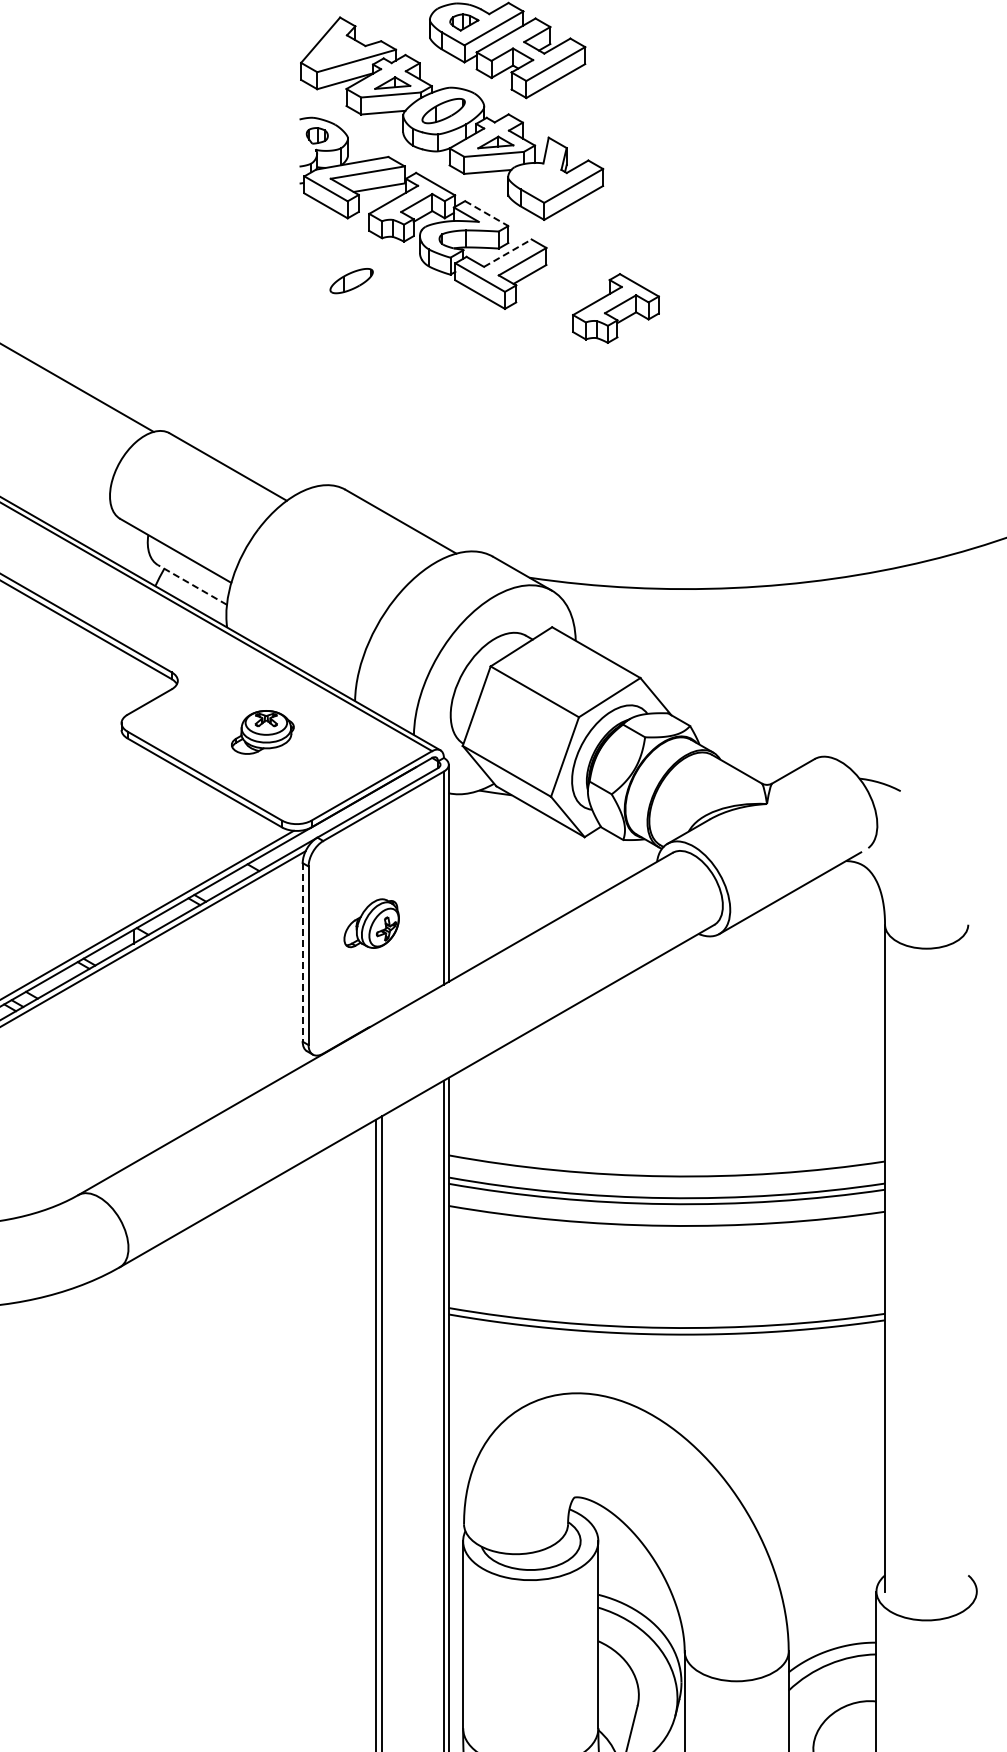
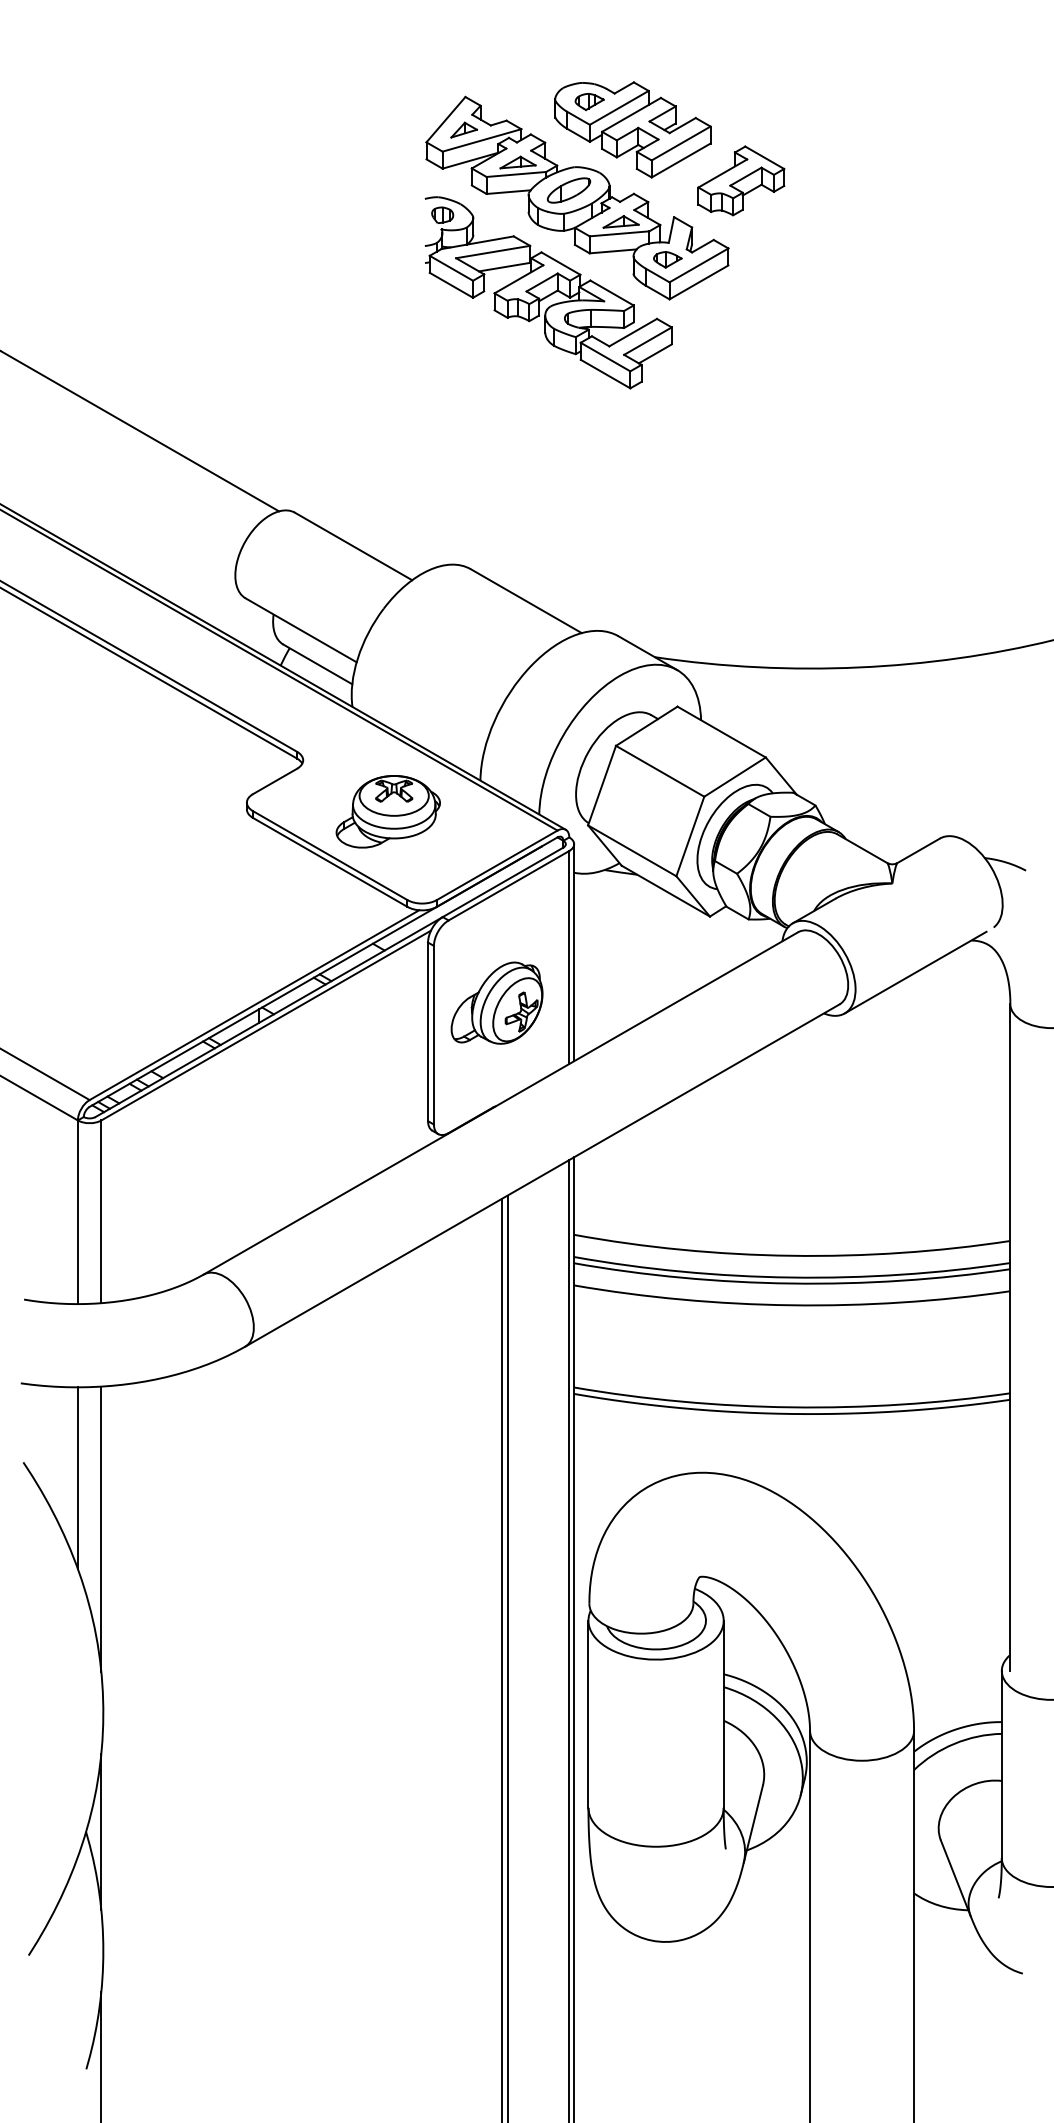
part: (338, 50) -> (463, 129), added
part: (542, 180) -> (667, 259), added
line: (487, 214) -> (612, 293), dashed -> solid
line: (508, 253) -> (633, 332), dashed -> solid
part: (351, 281) -> (476, 360), removed
part: (616, 308) -> (741, 180), moved
line: (192, 585) -> (317, 664), dashed -> solid
part: (262, 732) -> (387, 811), size x1.67
part: (371, 923) -> (496, 1002), size x1.67
line: (303, 953) -> (428, 1032), dashed -> solid

